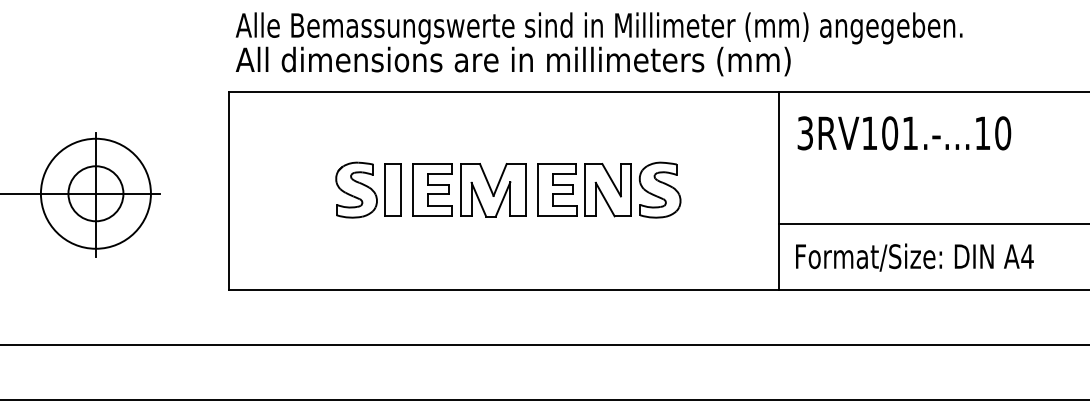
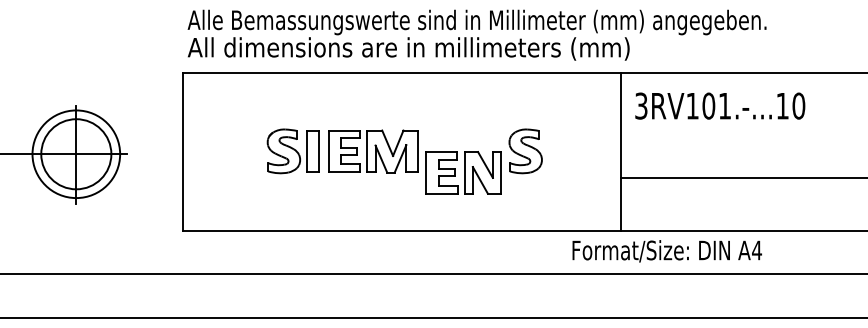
part: (584, 190) -> (463, 173), moved
circle: (95, 193) -> (75, 154), size x1.6
text: (914, 257) -> (666, 251), moved

